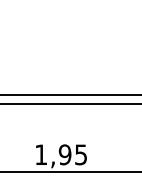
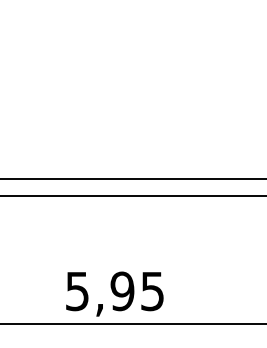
text: (40, 154) -> (76, 290), 1,95 -> 5,95

